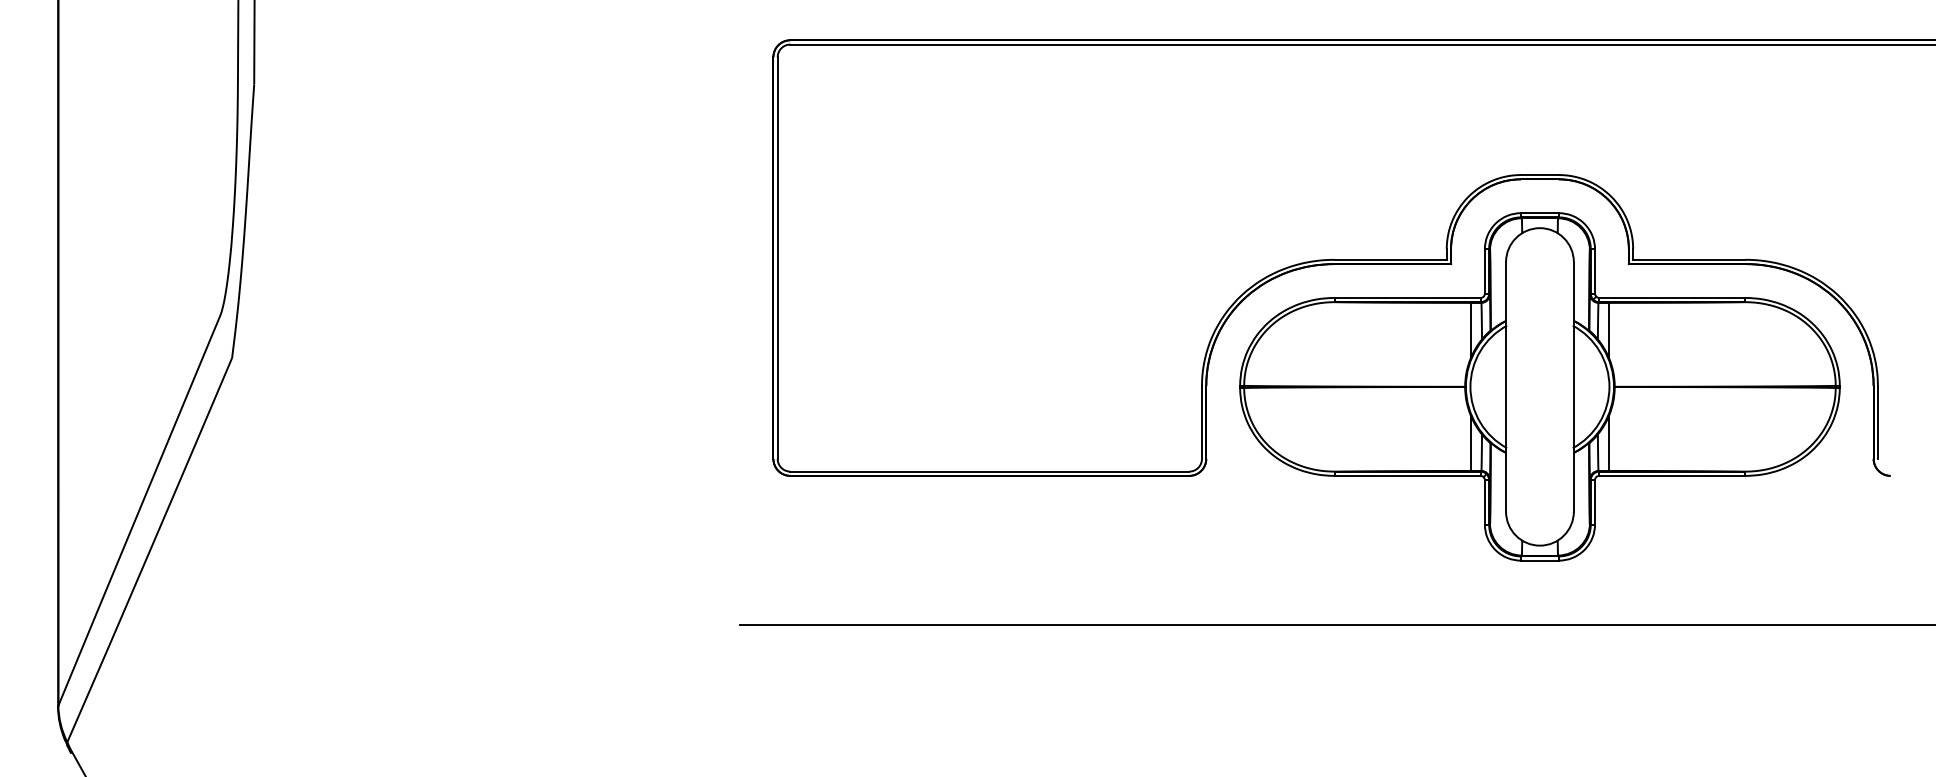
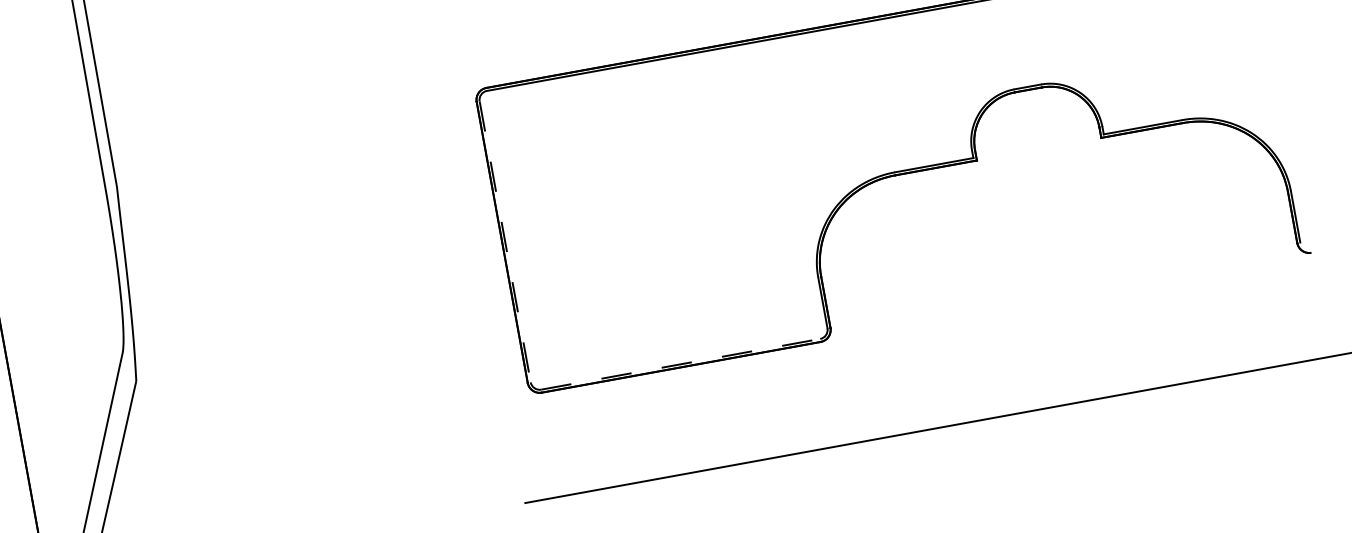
line: (777, 258) -> (505, 242), solid -> dashed
part: (1539, 386) -> (1054, 234), removed
line: (990, 471) -> (681, 364), solid -> dashed

